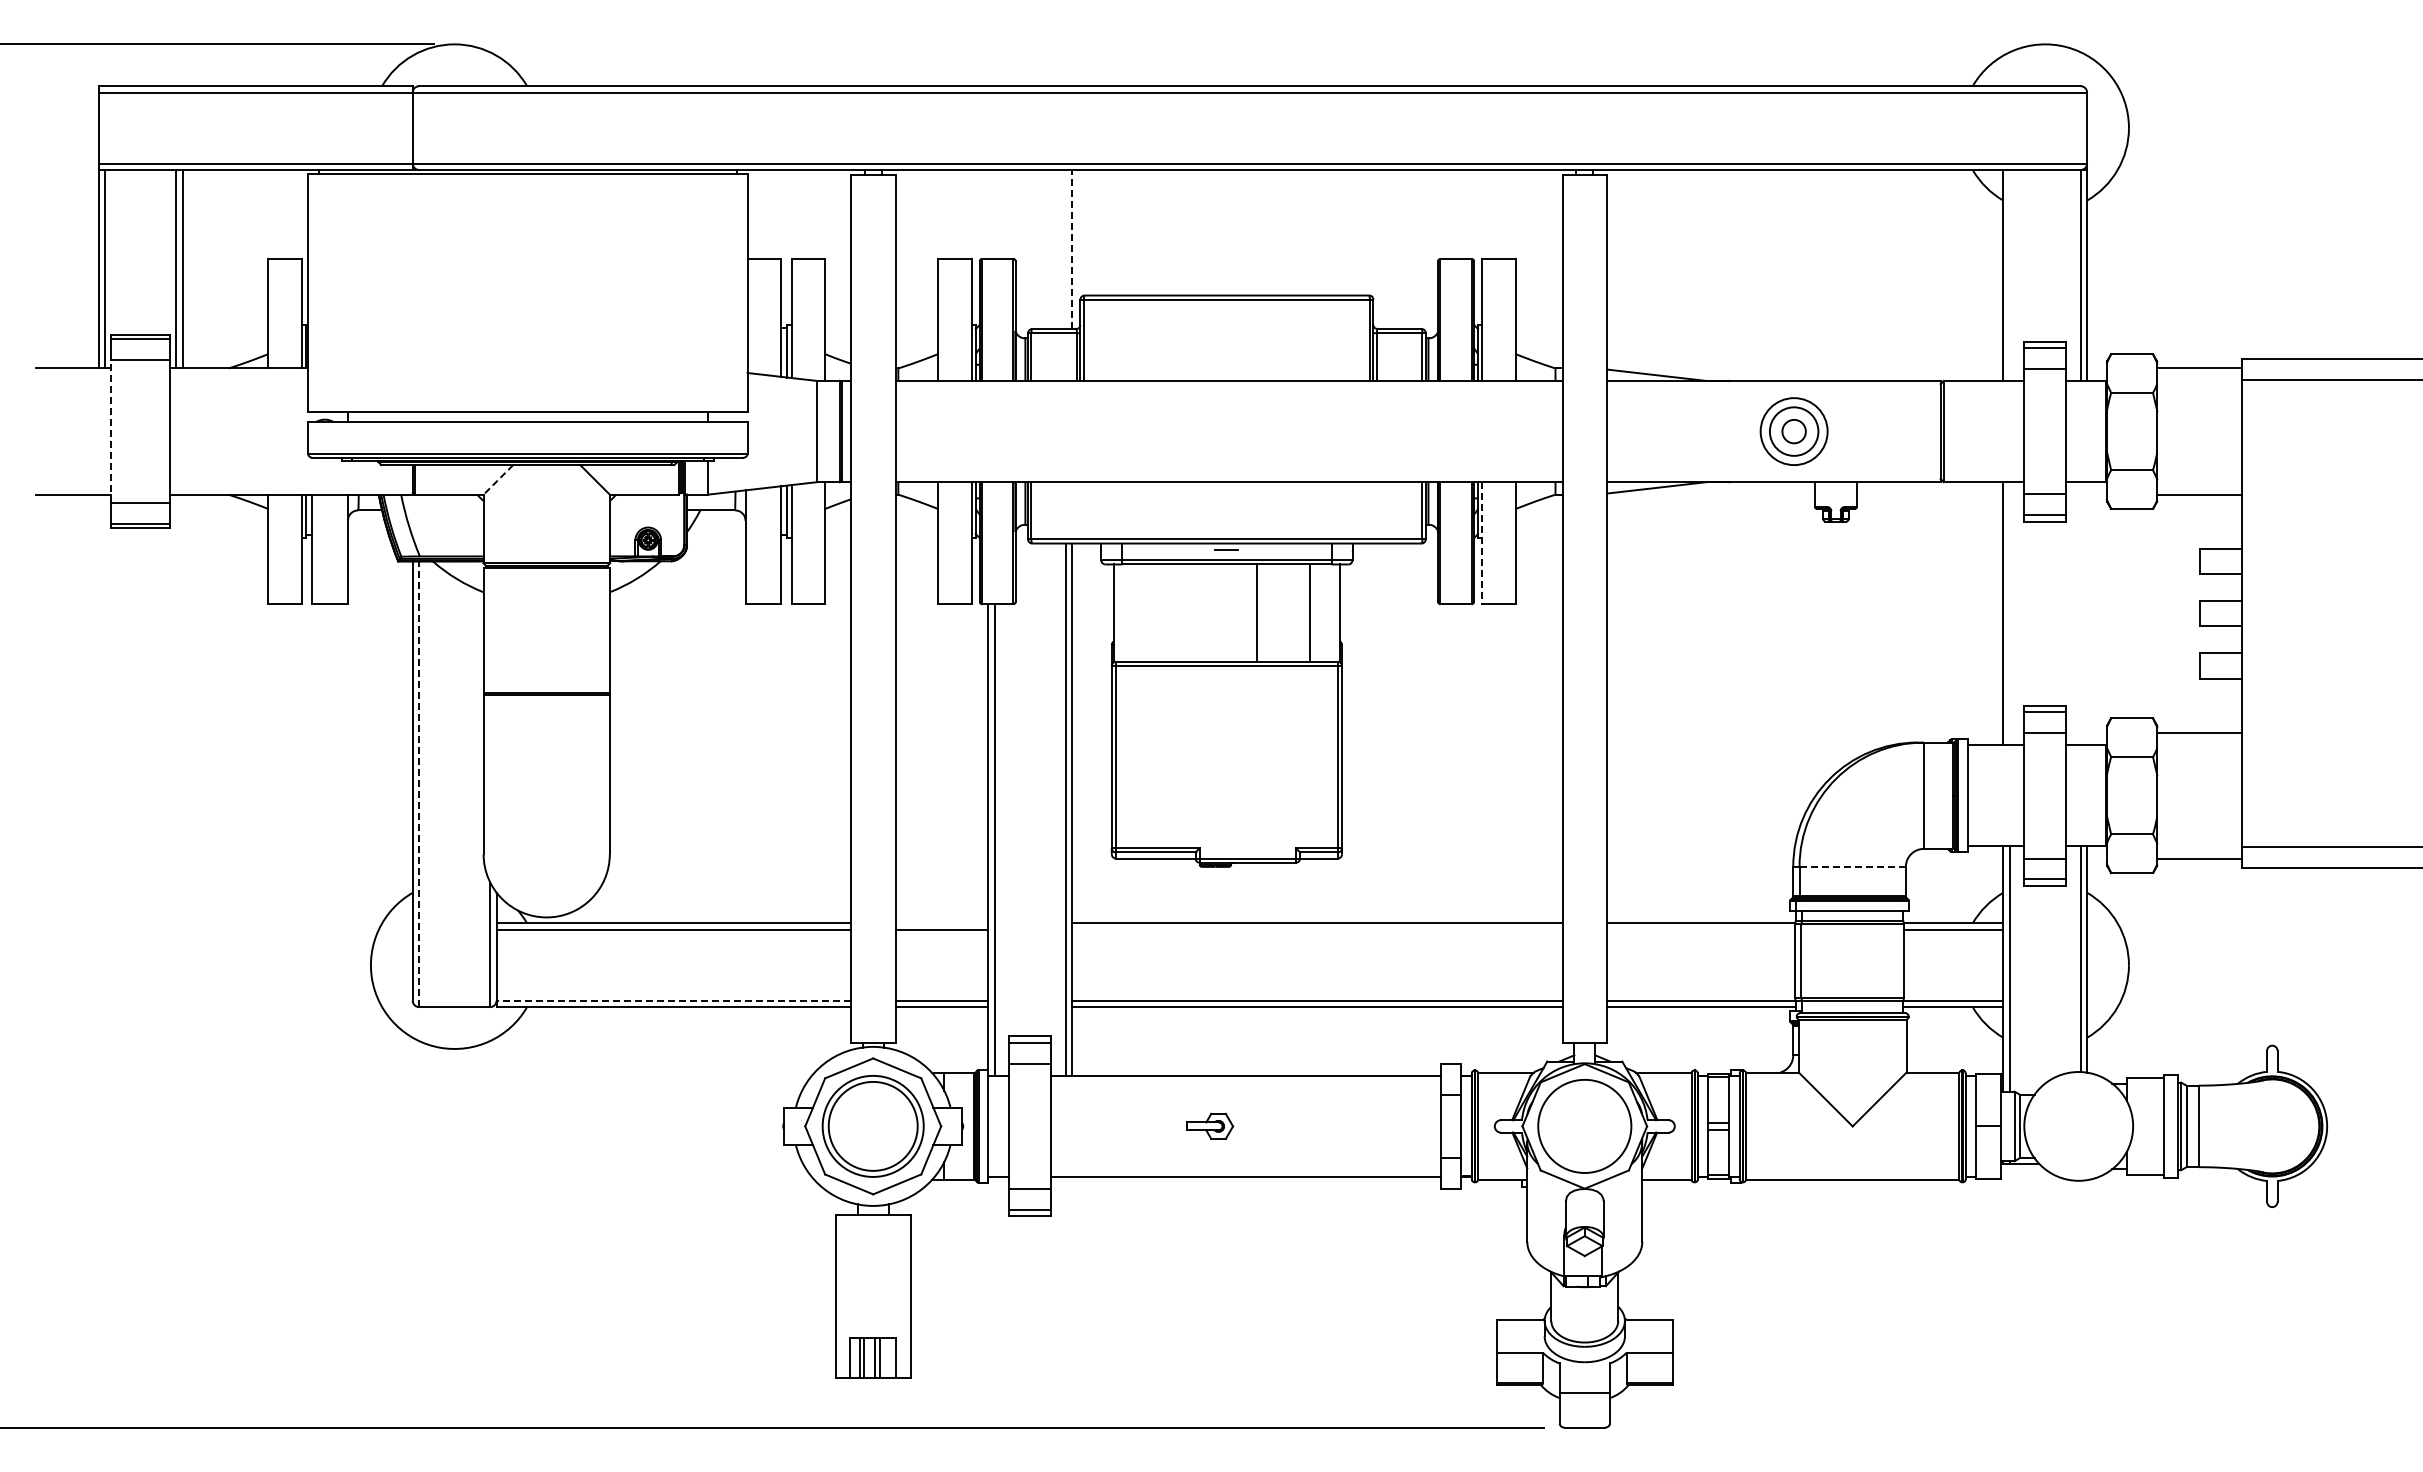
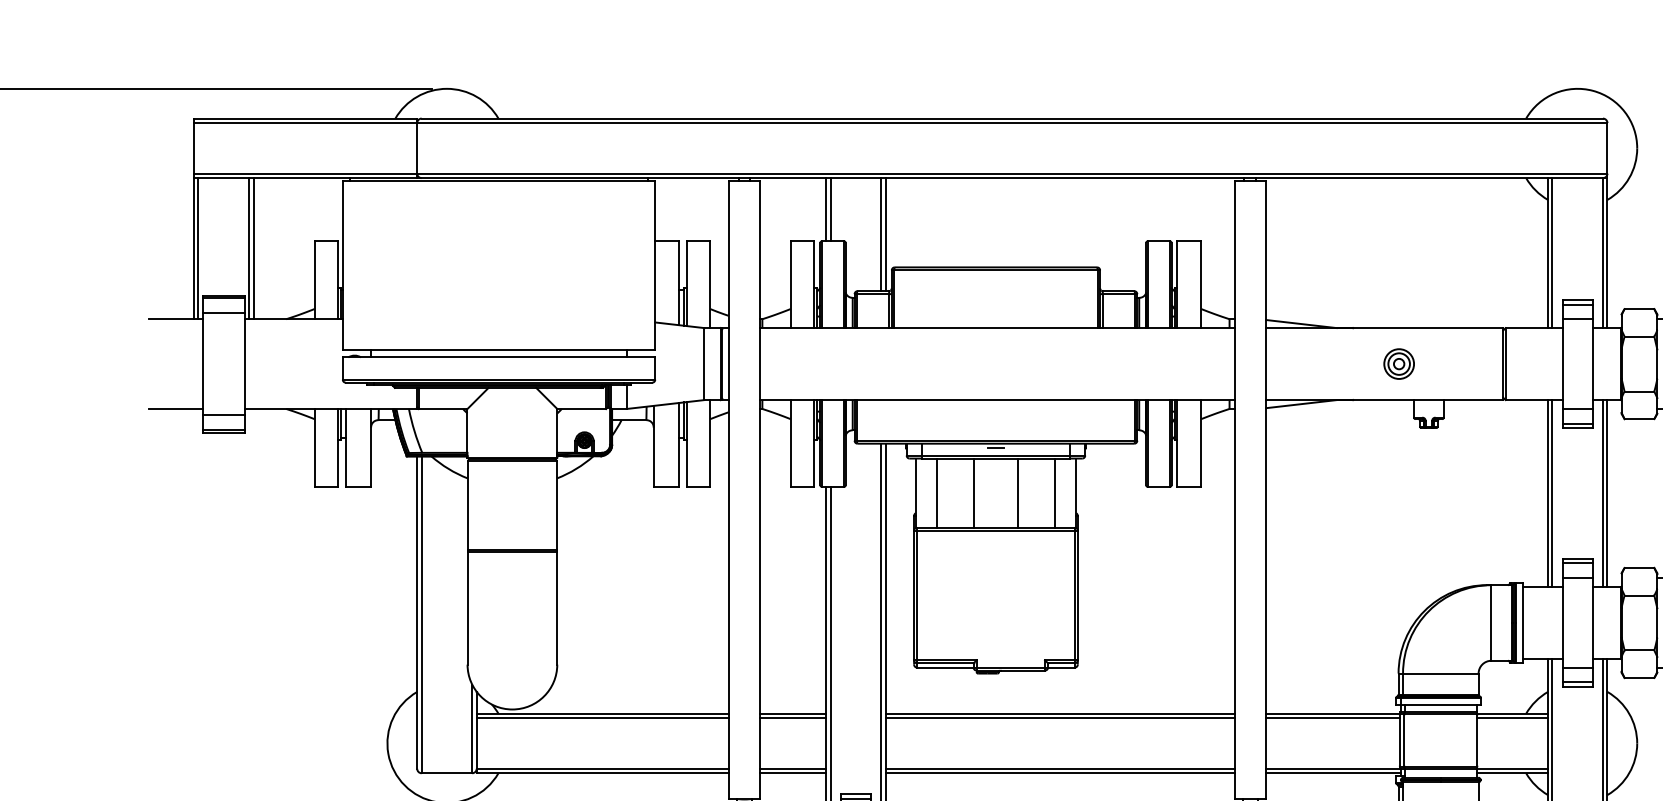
line: (988, 213) -> (826, 209), added
line: (994, 213) -> (830, 209), added
line: (1065, 249) -> (881, 234), added
line: (1072, 249) -> (886, 234), dashed -> solid
line: (2009, 275) -> (1552, 253), added
line: (111, 431) -> (203, 364), dashed -> solid
part: (1793, 431) -> (1398, 364), size x0.62
line: (498, 480) -> (478, 398), dashed -> solid
line: (1482, 543) -> (1177, 443), dashed -> solid
line: (1144, 612) -> (937, 492), added
line: (1196, 612) -> (974, 492), added
line: (2009, 613) -> (1552, 493), added
line: (2080, 613) -> (1602, 493), added
line: (2087, 613) -> (1607, 493), added
line: (419, 784) -> (421, 614), dashed -> solid
line: (1853, 866) -> (1441, 673), dashed -> solid
line: (941, 923) -> (793, 713), added
line: (1317, 929) -> (1060, 718), added
line: (1701, 929) -> (1333, 718), added
line: (673, 1000) -> (602, 768), dashed -> solid

